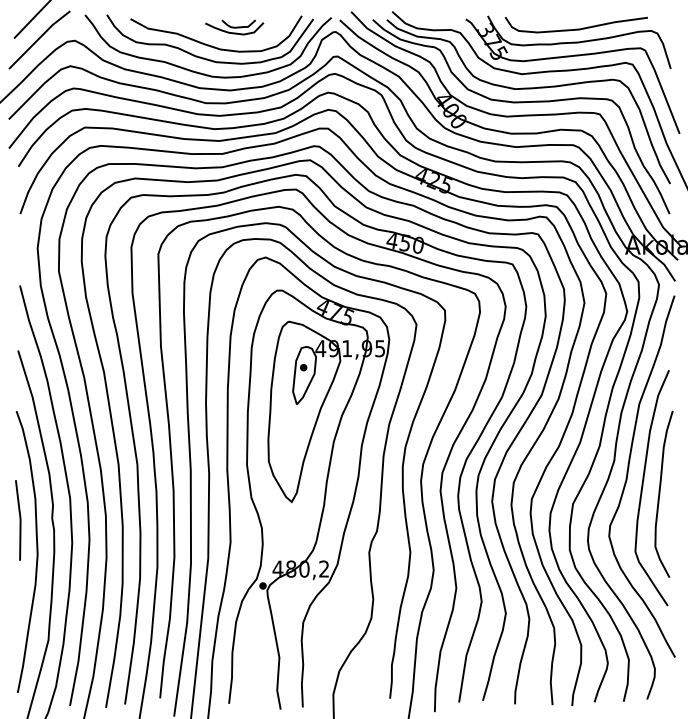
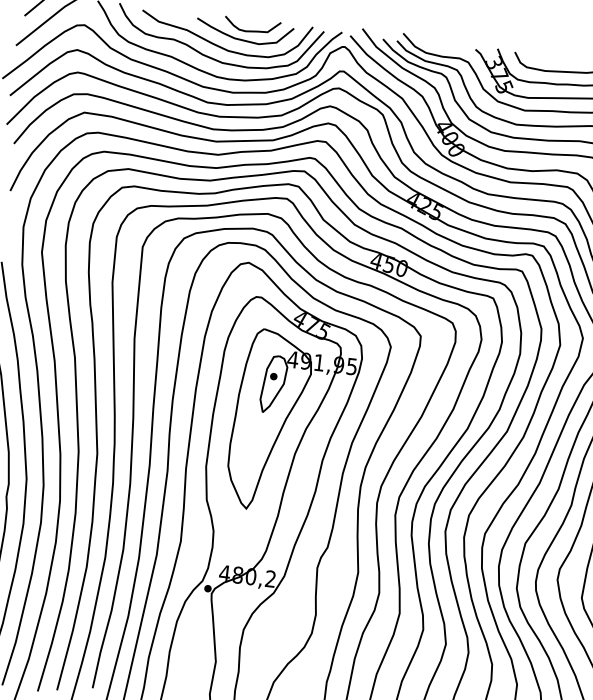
part: (234, 27) -> (244, 30), size x1.67

